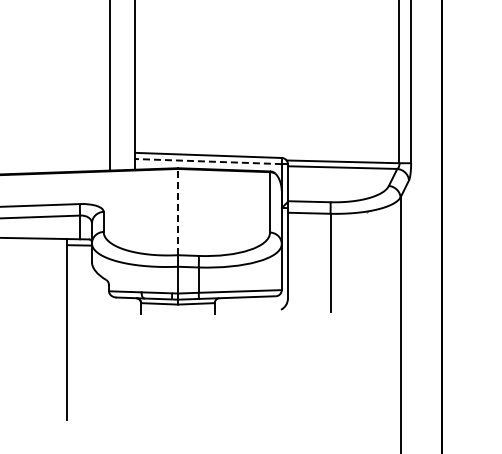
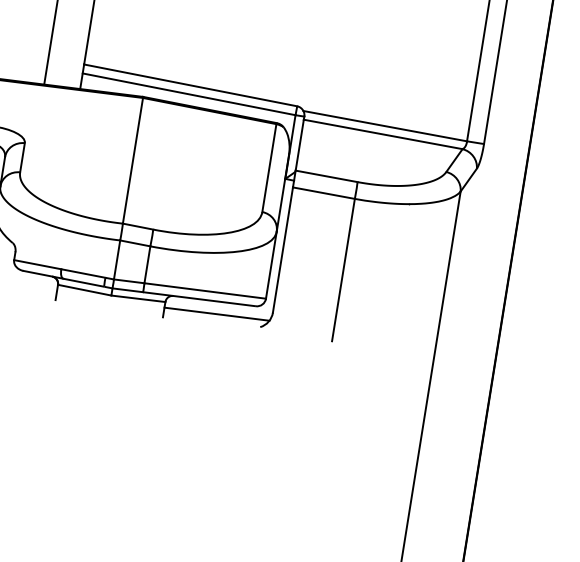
line: (208, 161) -> (189, 94), dashed -> solid
line: (177, 211) -> (132, 159), dashed -> solid
line: (250, 305) -> (216, 313), added

